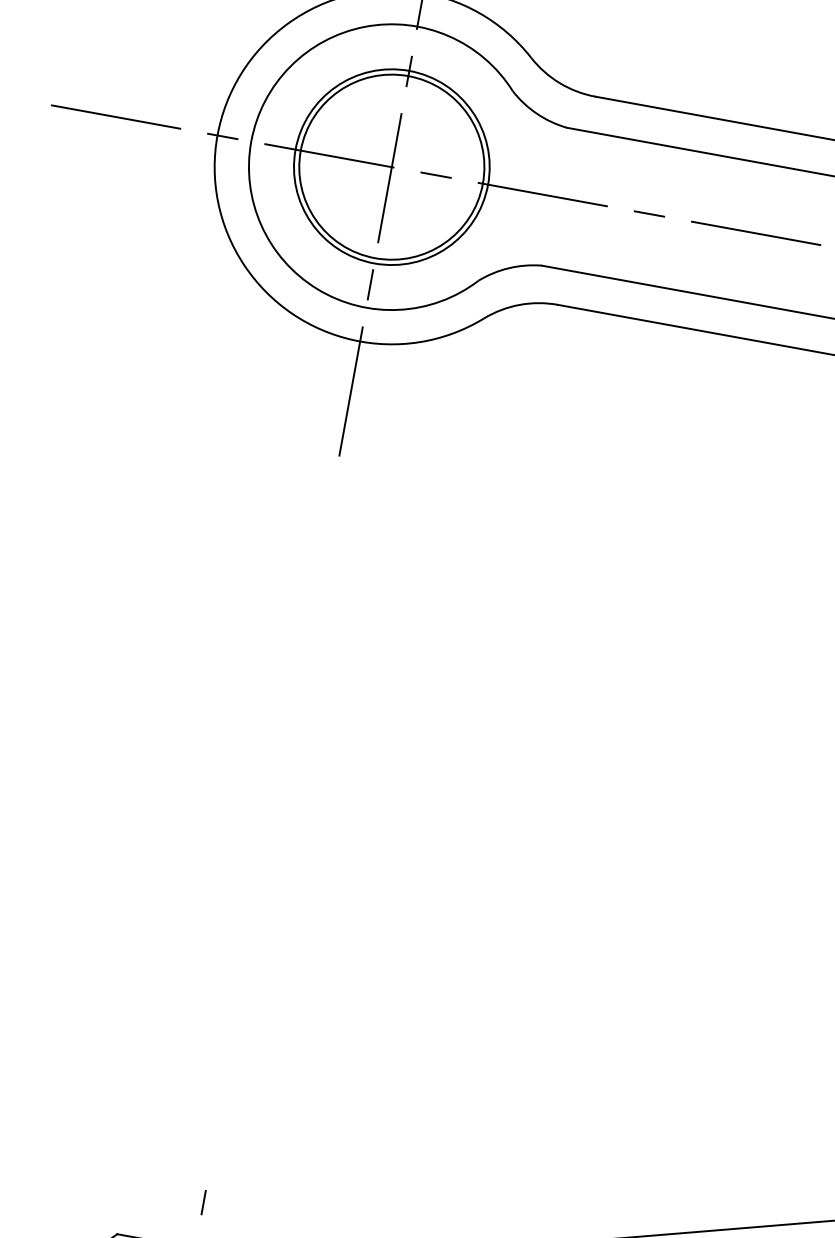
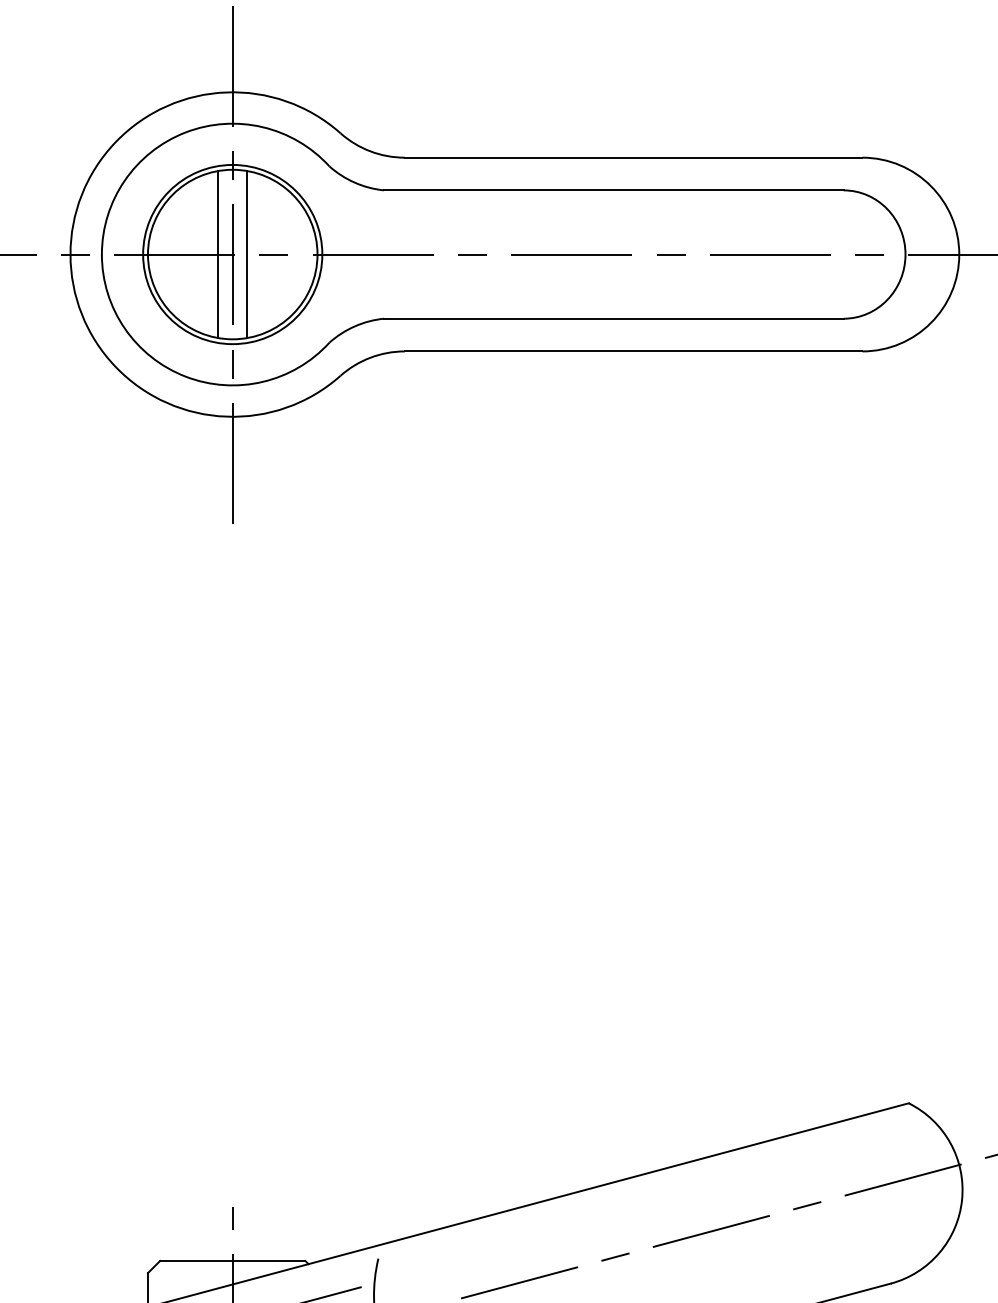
line: (376, 164) -> (218, 254), added
line: (407, 169) -> (247, 254), added

